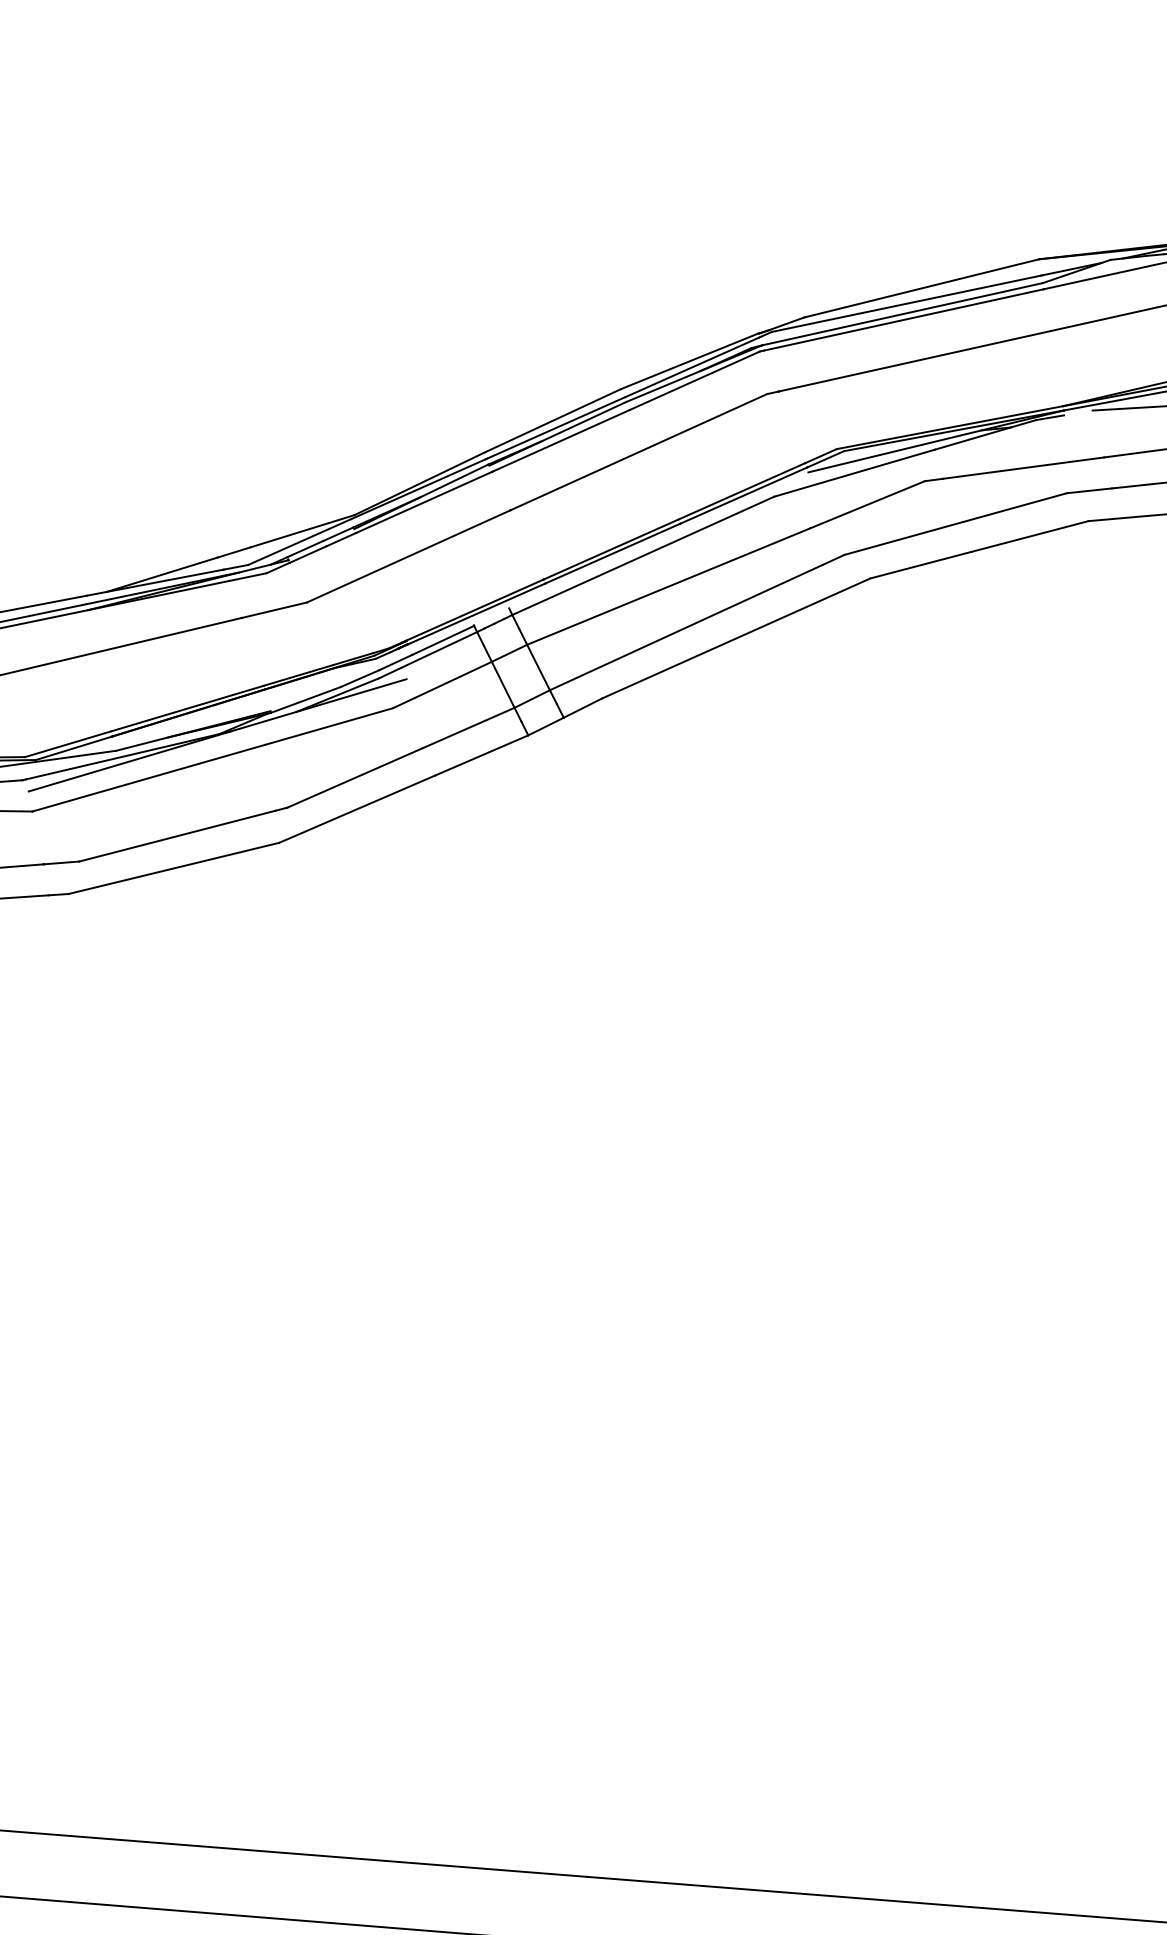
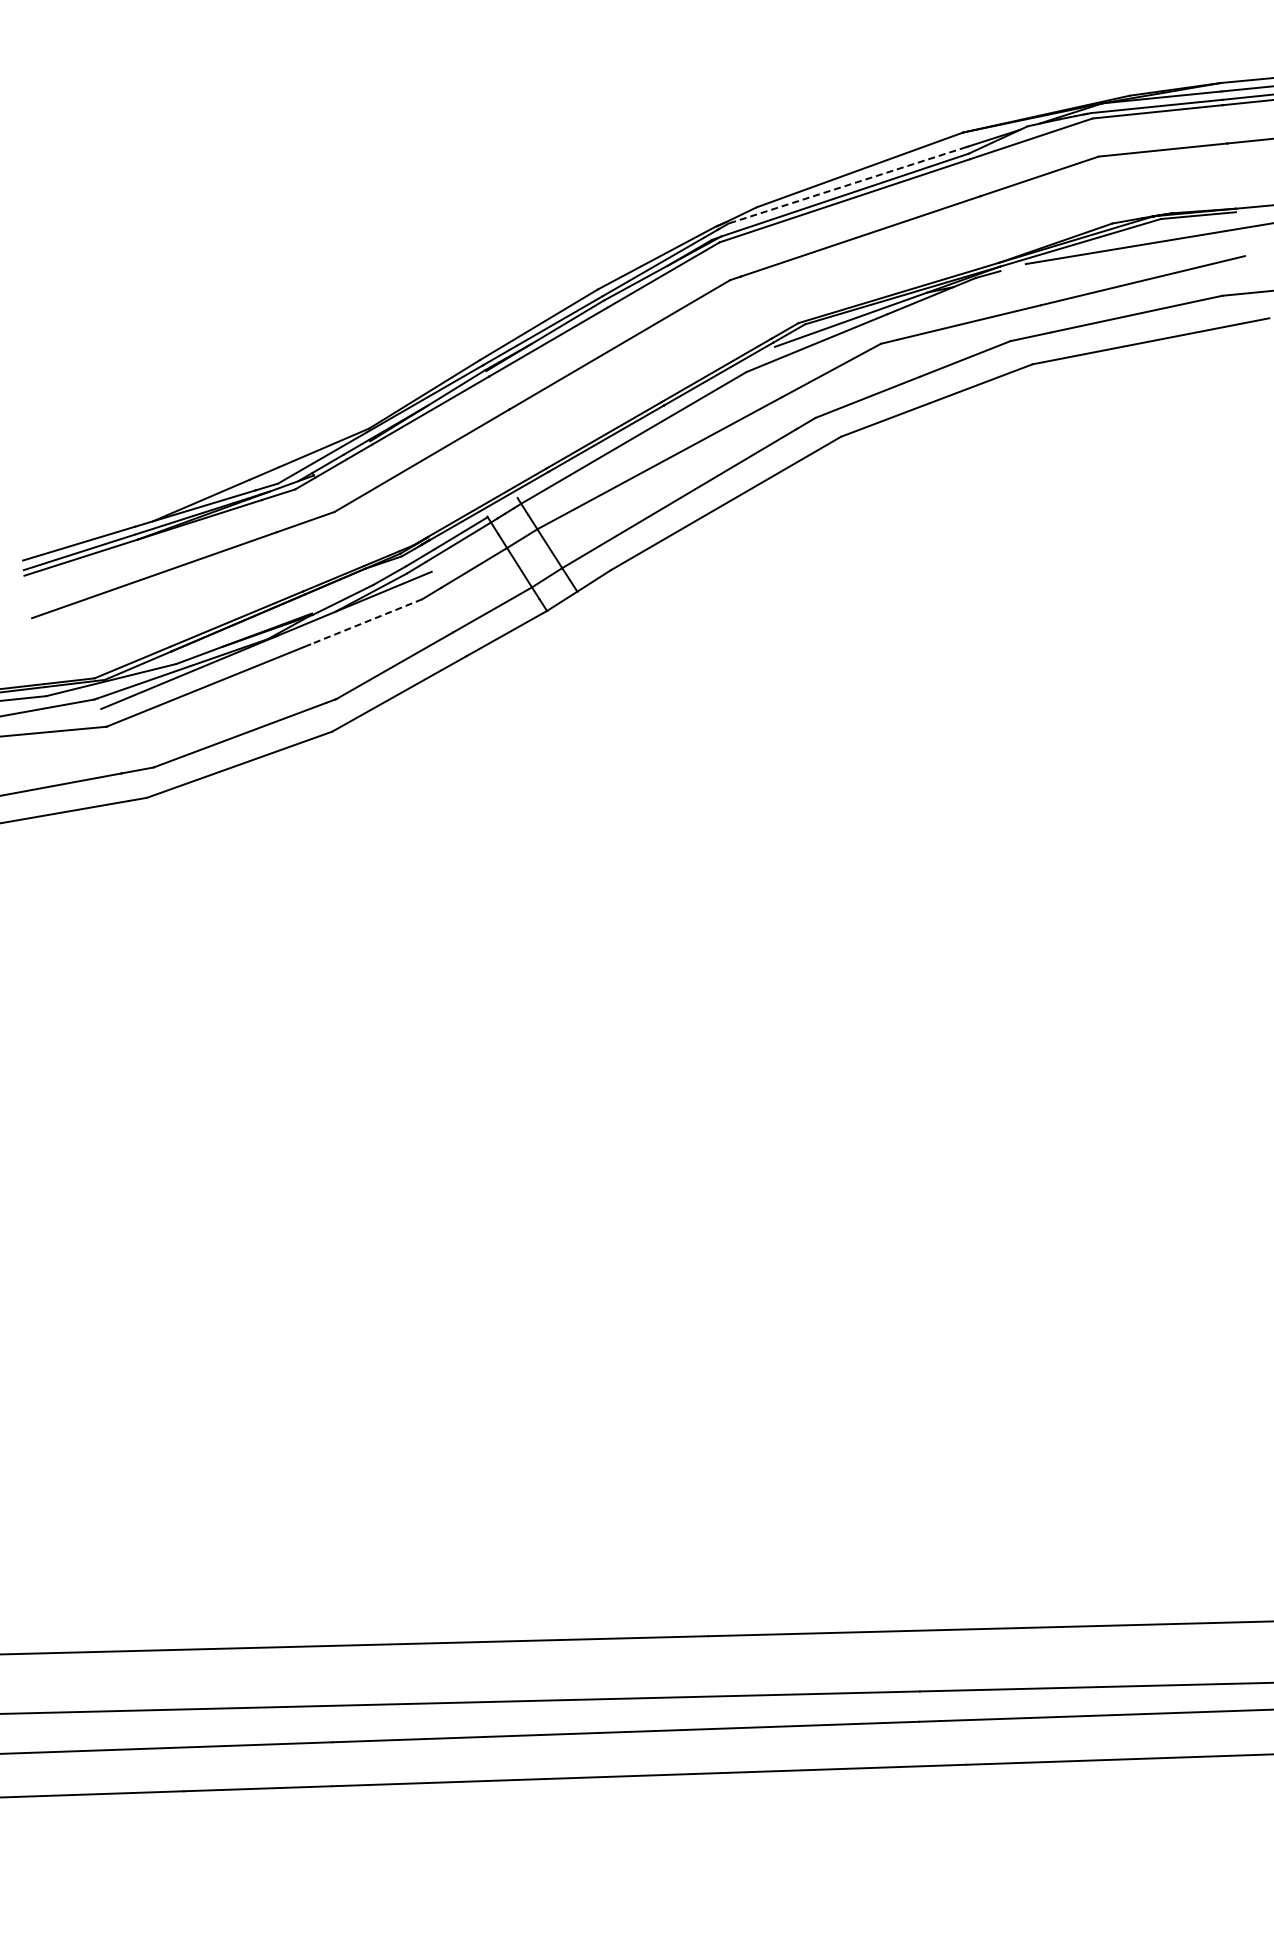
line: (906, 303) -> (847, 185), solid -> dashed
line: (328, 727) -> (365, 622), solid -> dashed

